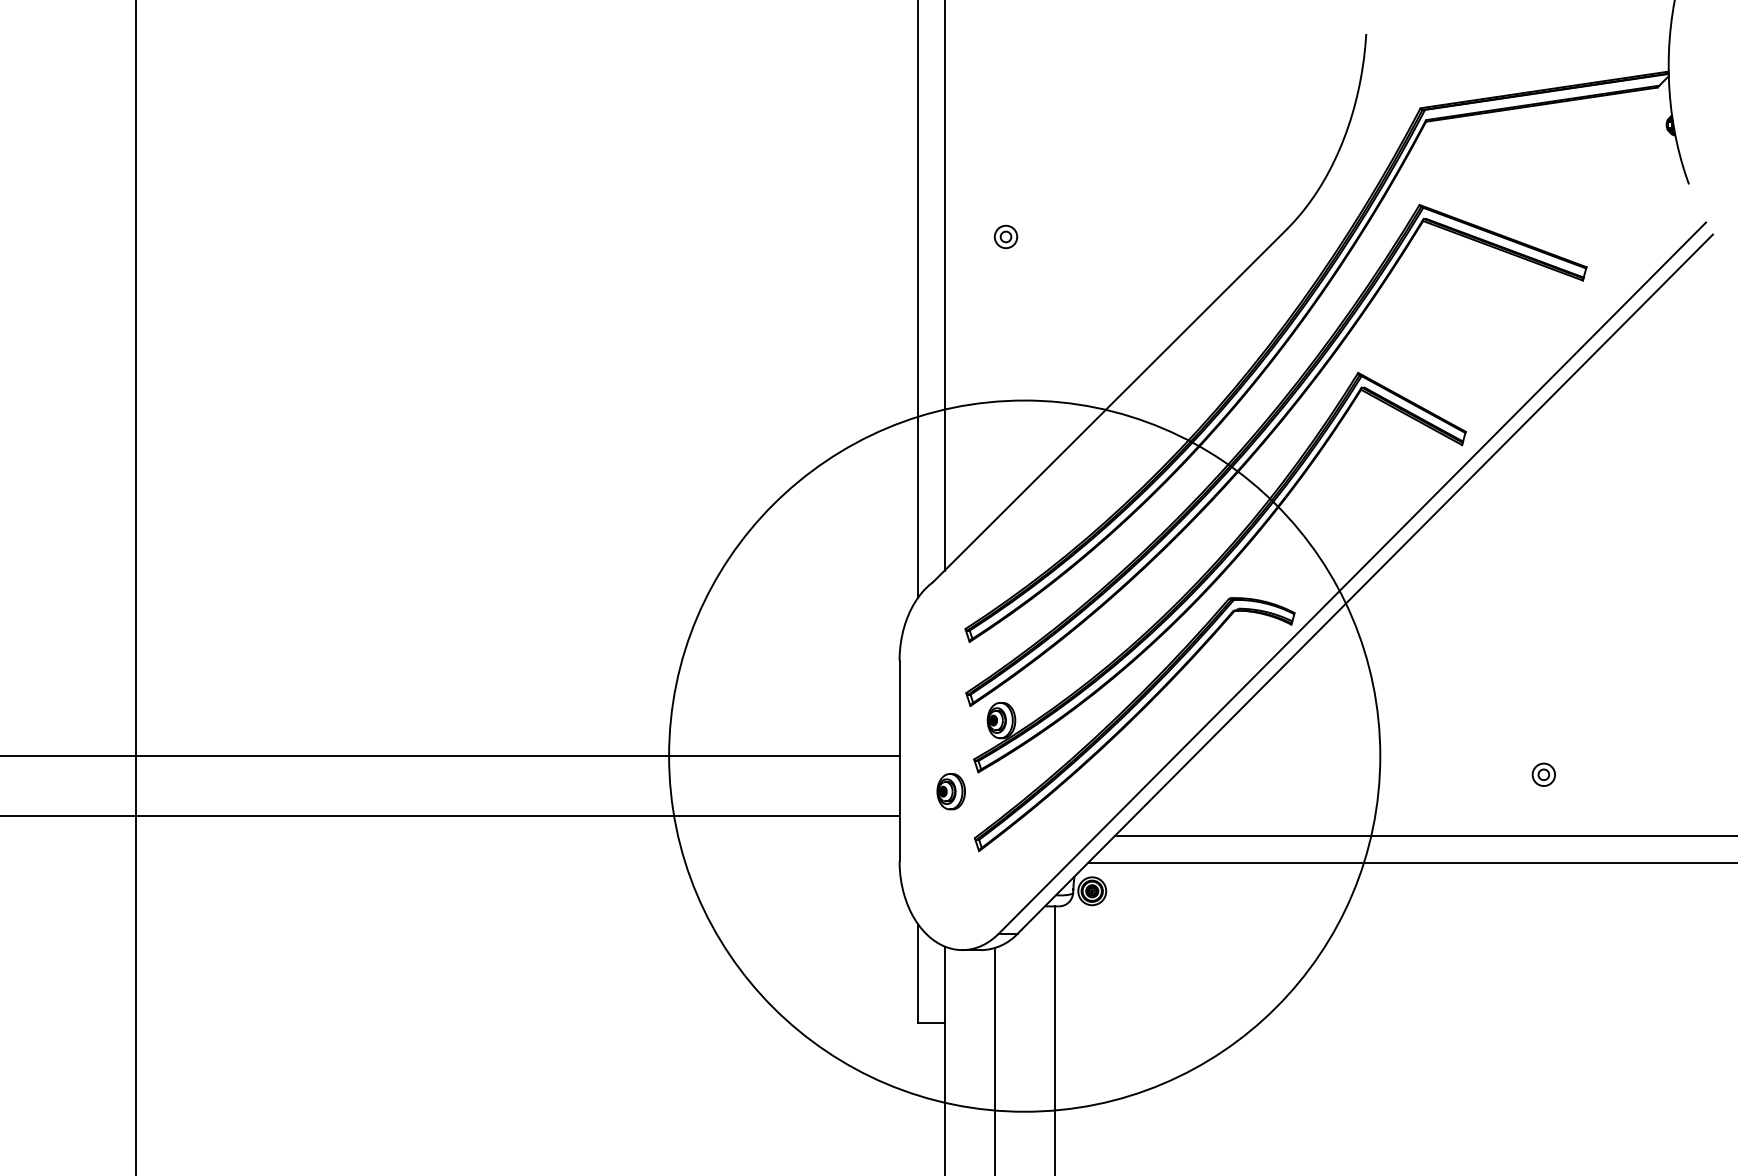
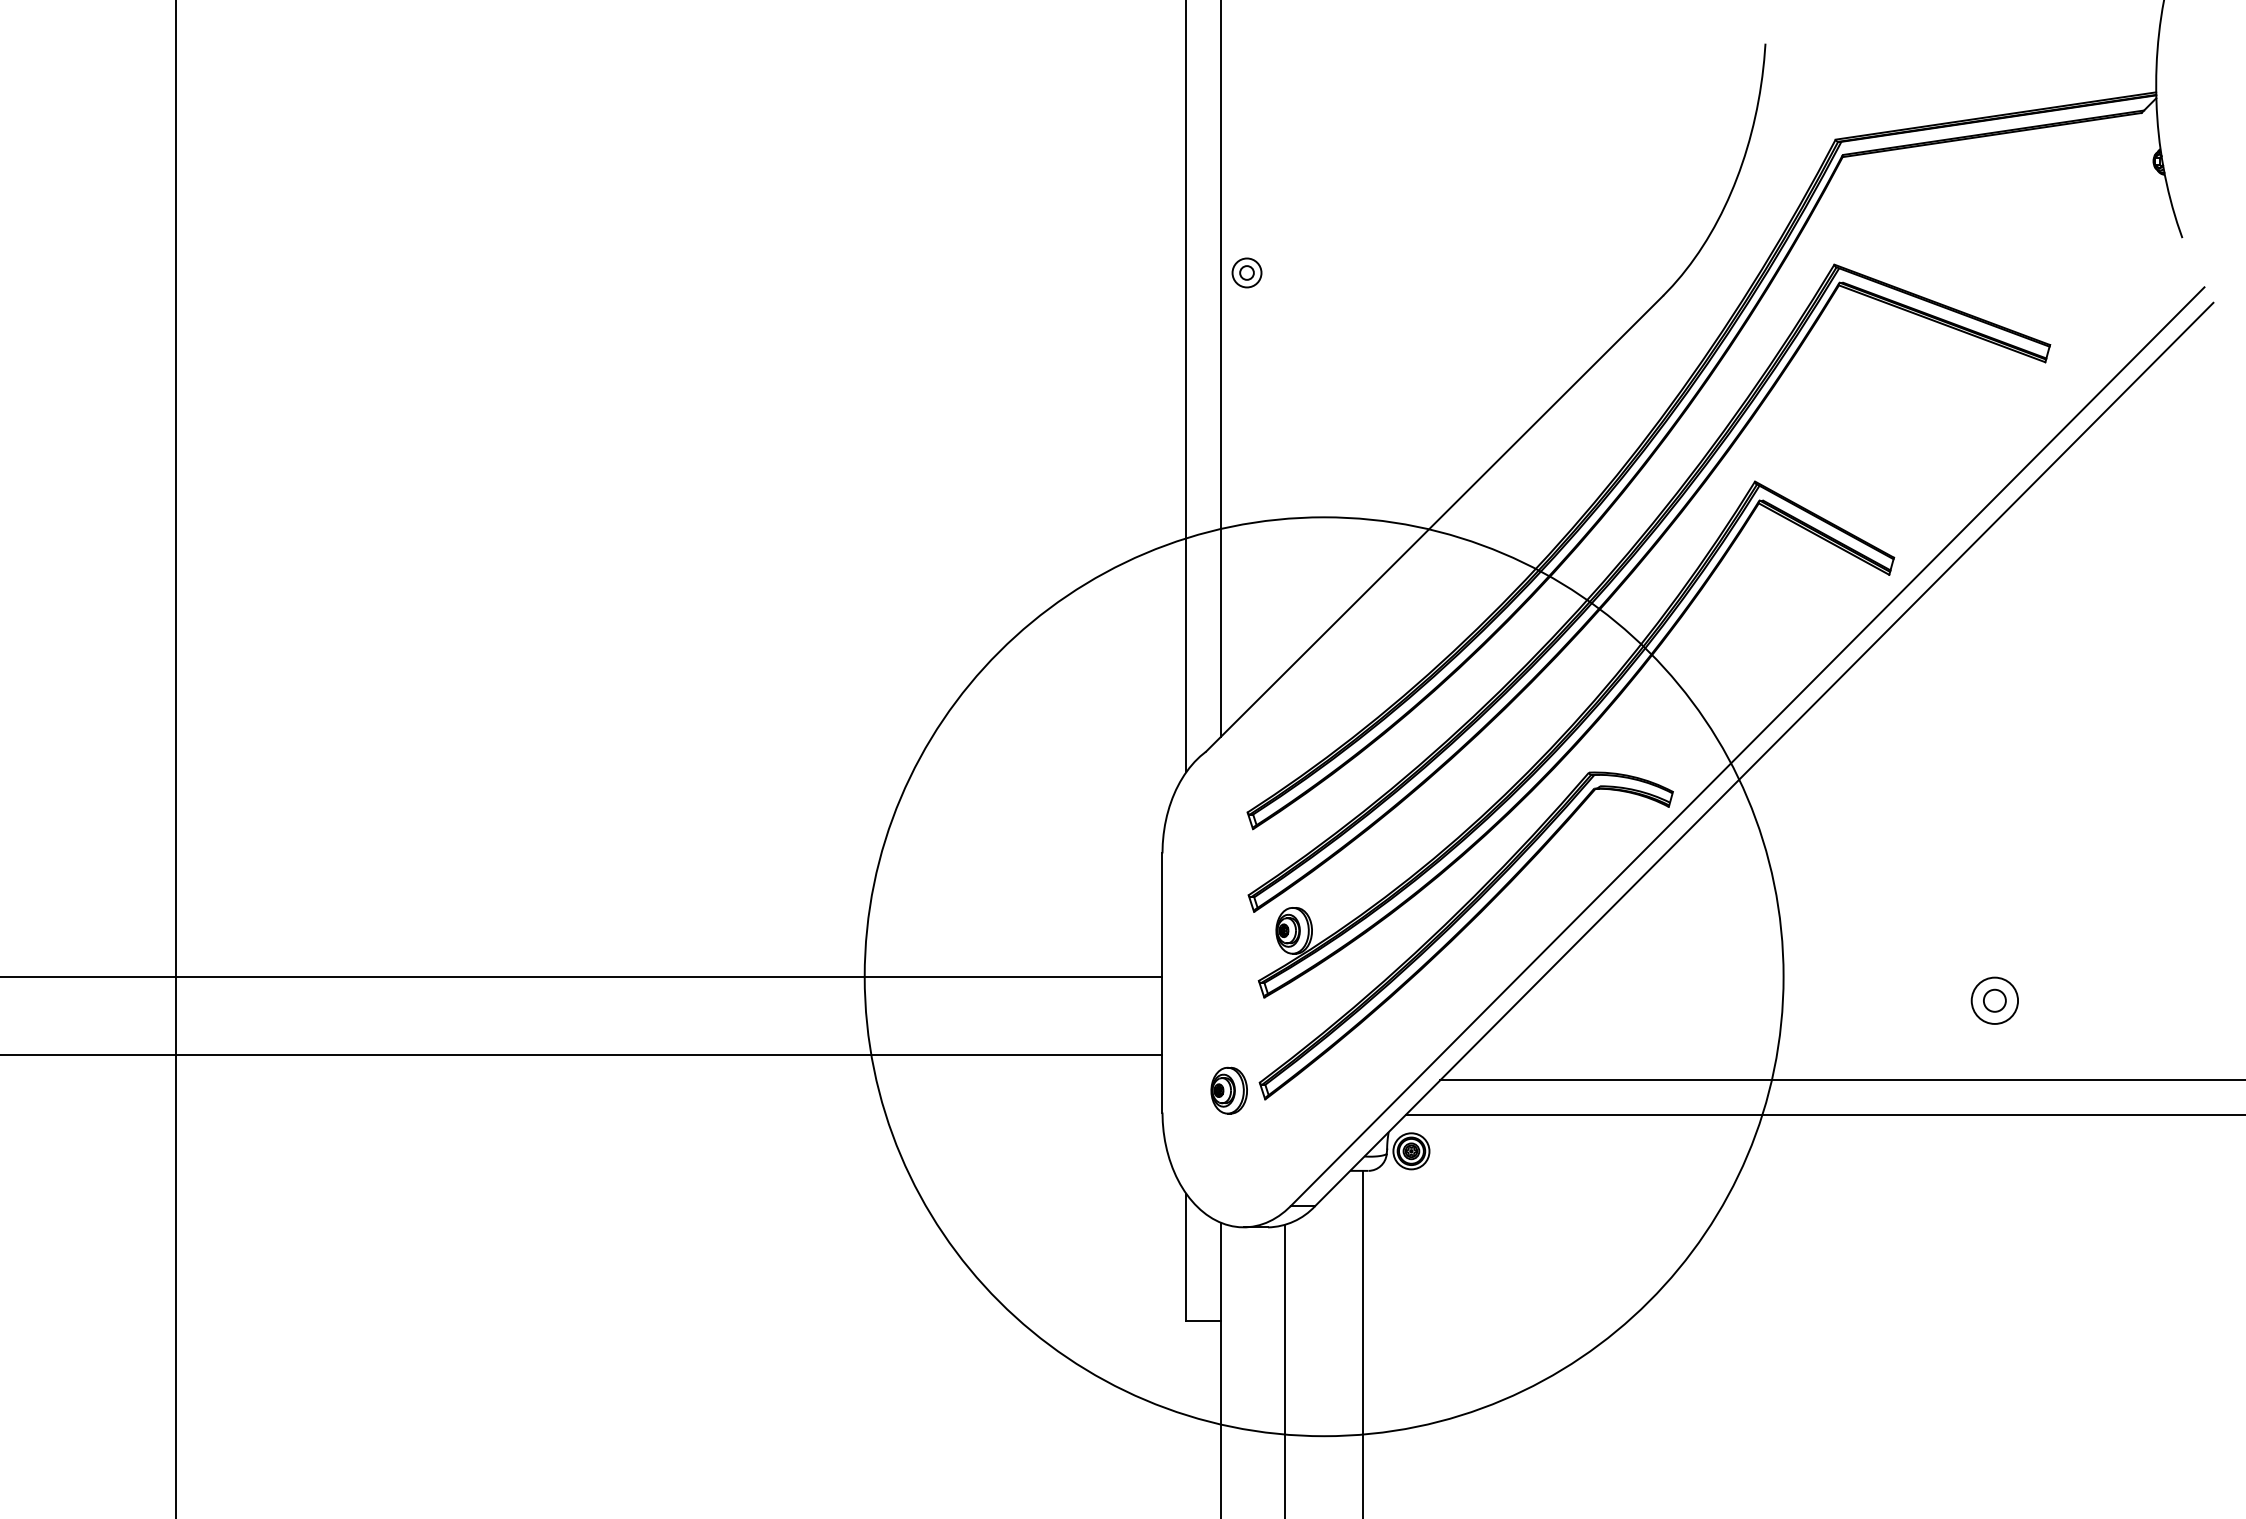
part: (1005, 236) -> (1246, 272), moved
part: (1543, 774) -> (1994, 1000), size x1.6
part: (950, 791) -> (1228, 1090), moved

